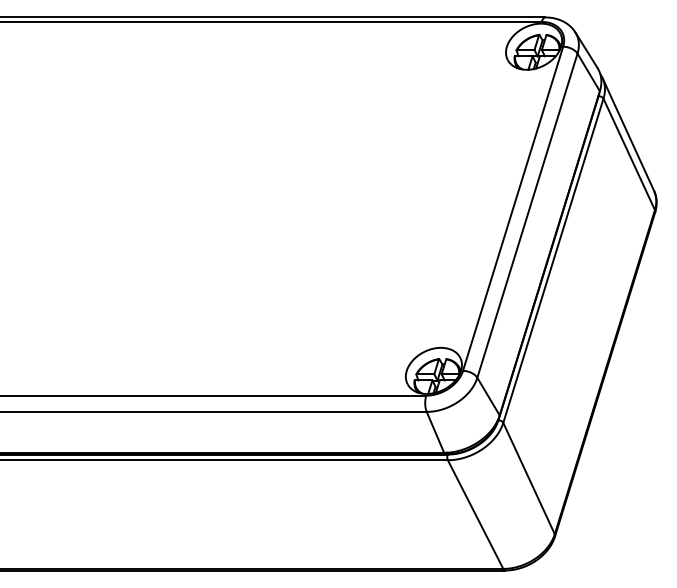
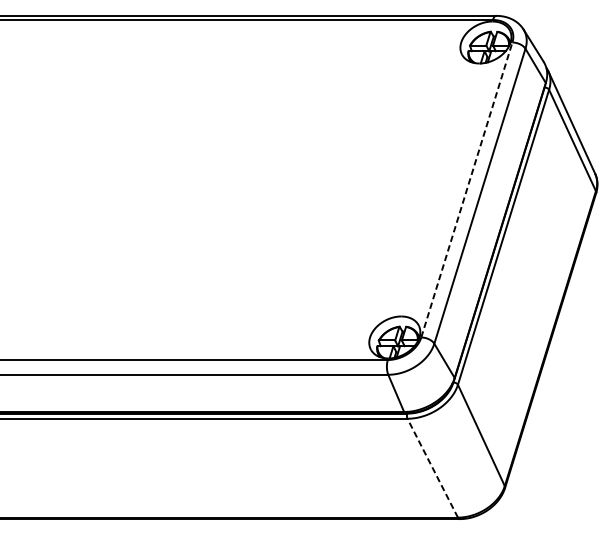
line: (513, 208) -> (467, 189), solid -> dashed
line: (475, 514) -> (432, 468), solid -> dashed

